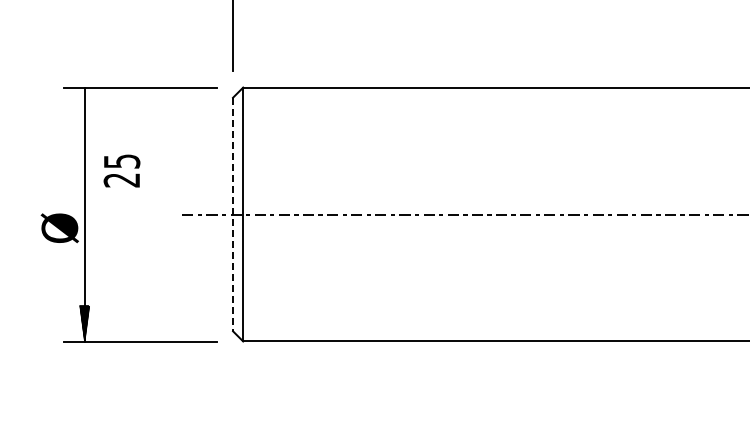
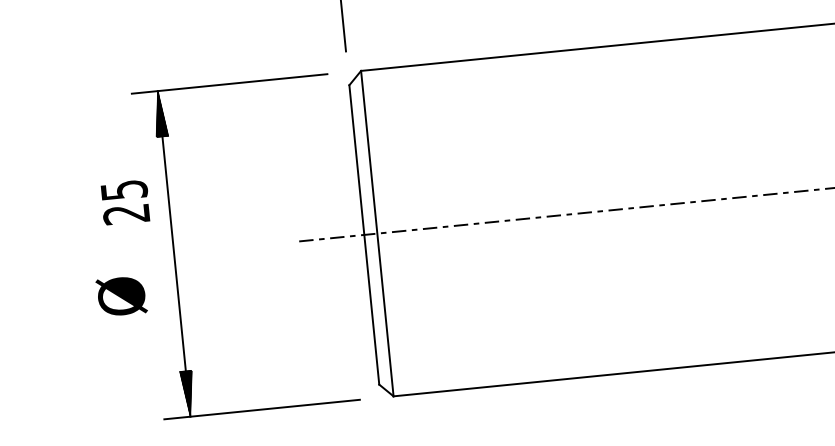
hatch: (84, 105) -> (159, 114), added
text: (121, 170) -> (124, 201), moved
line: (233, 214) -> (364, 234), dashed -> solid
text: (59, 228) -> (121, 296), moved

